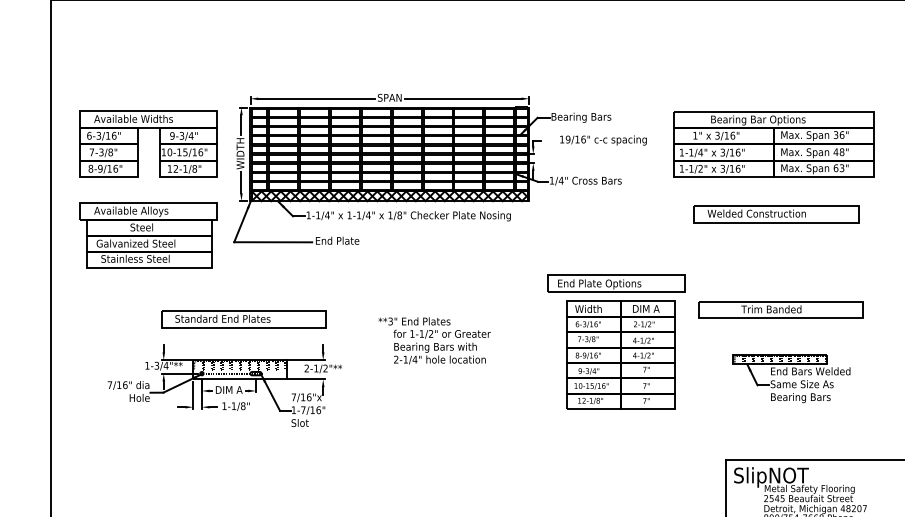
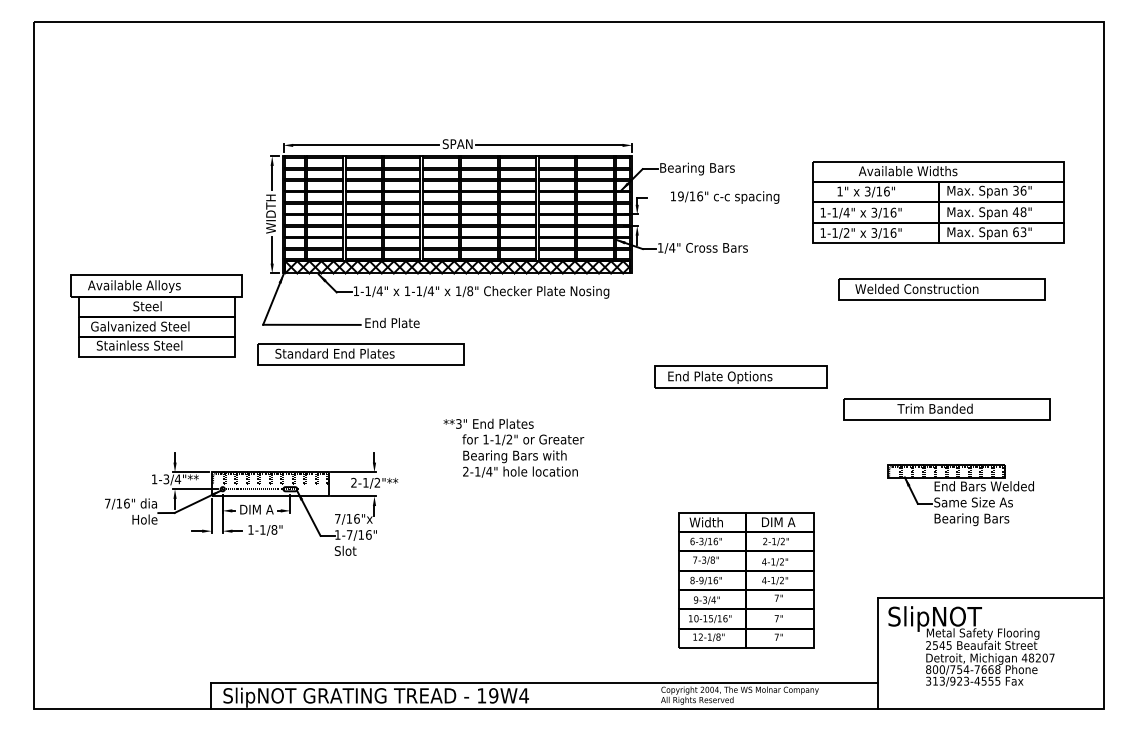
text: (757, 120) -> (917, 172), Bearing Bar Options -> Available Widths
part: (159, 143) -> (169, 201), removed
part: (243, 319) -> (360, 354), moved
part: (620, 355) -> (746, 580), moved

